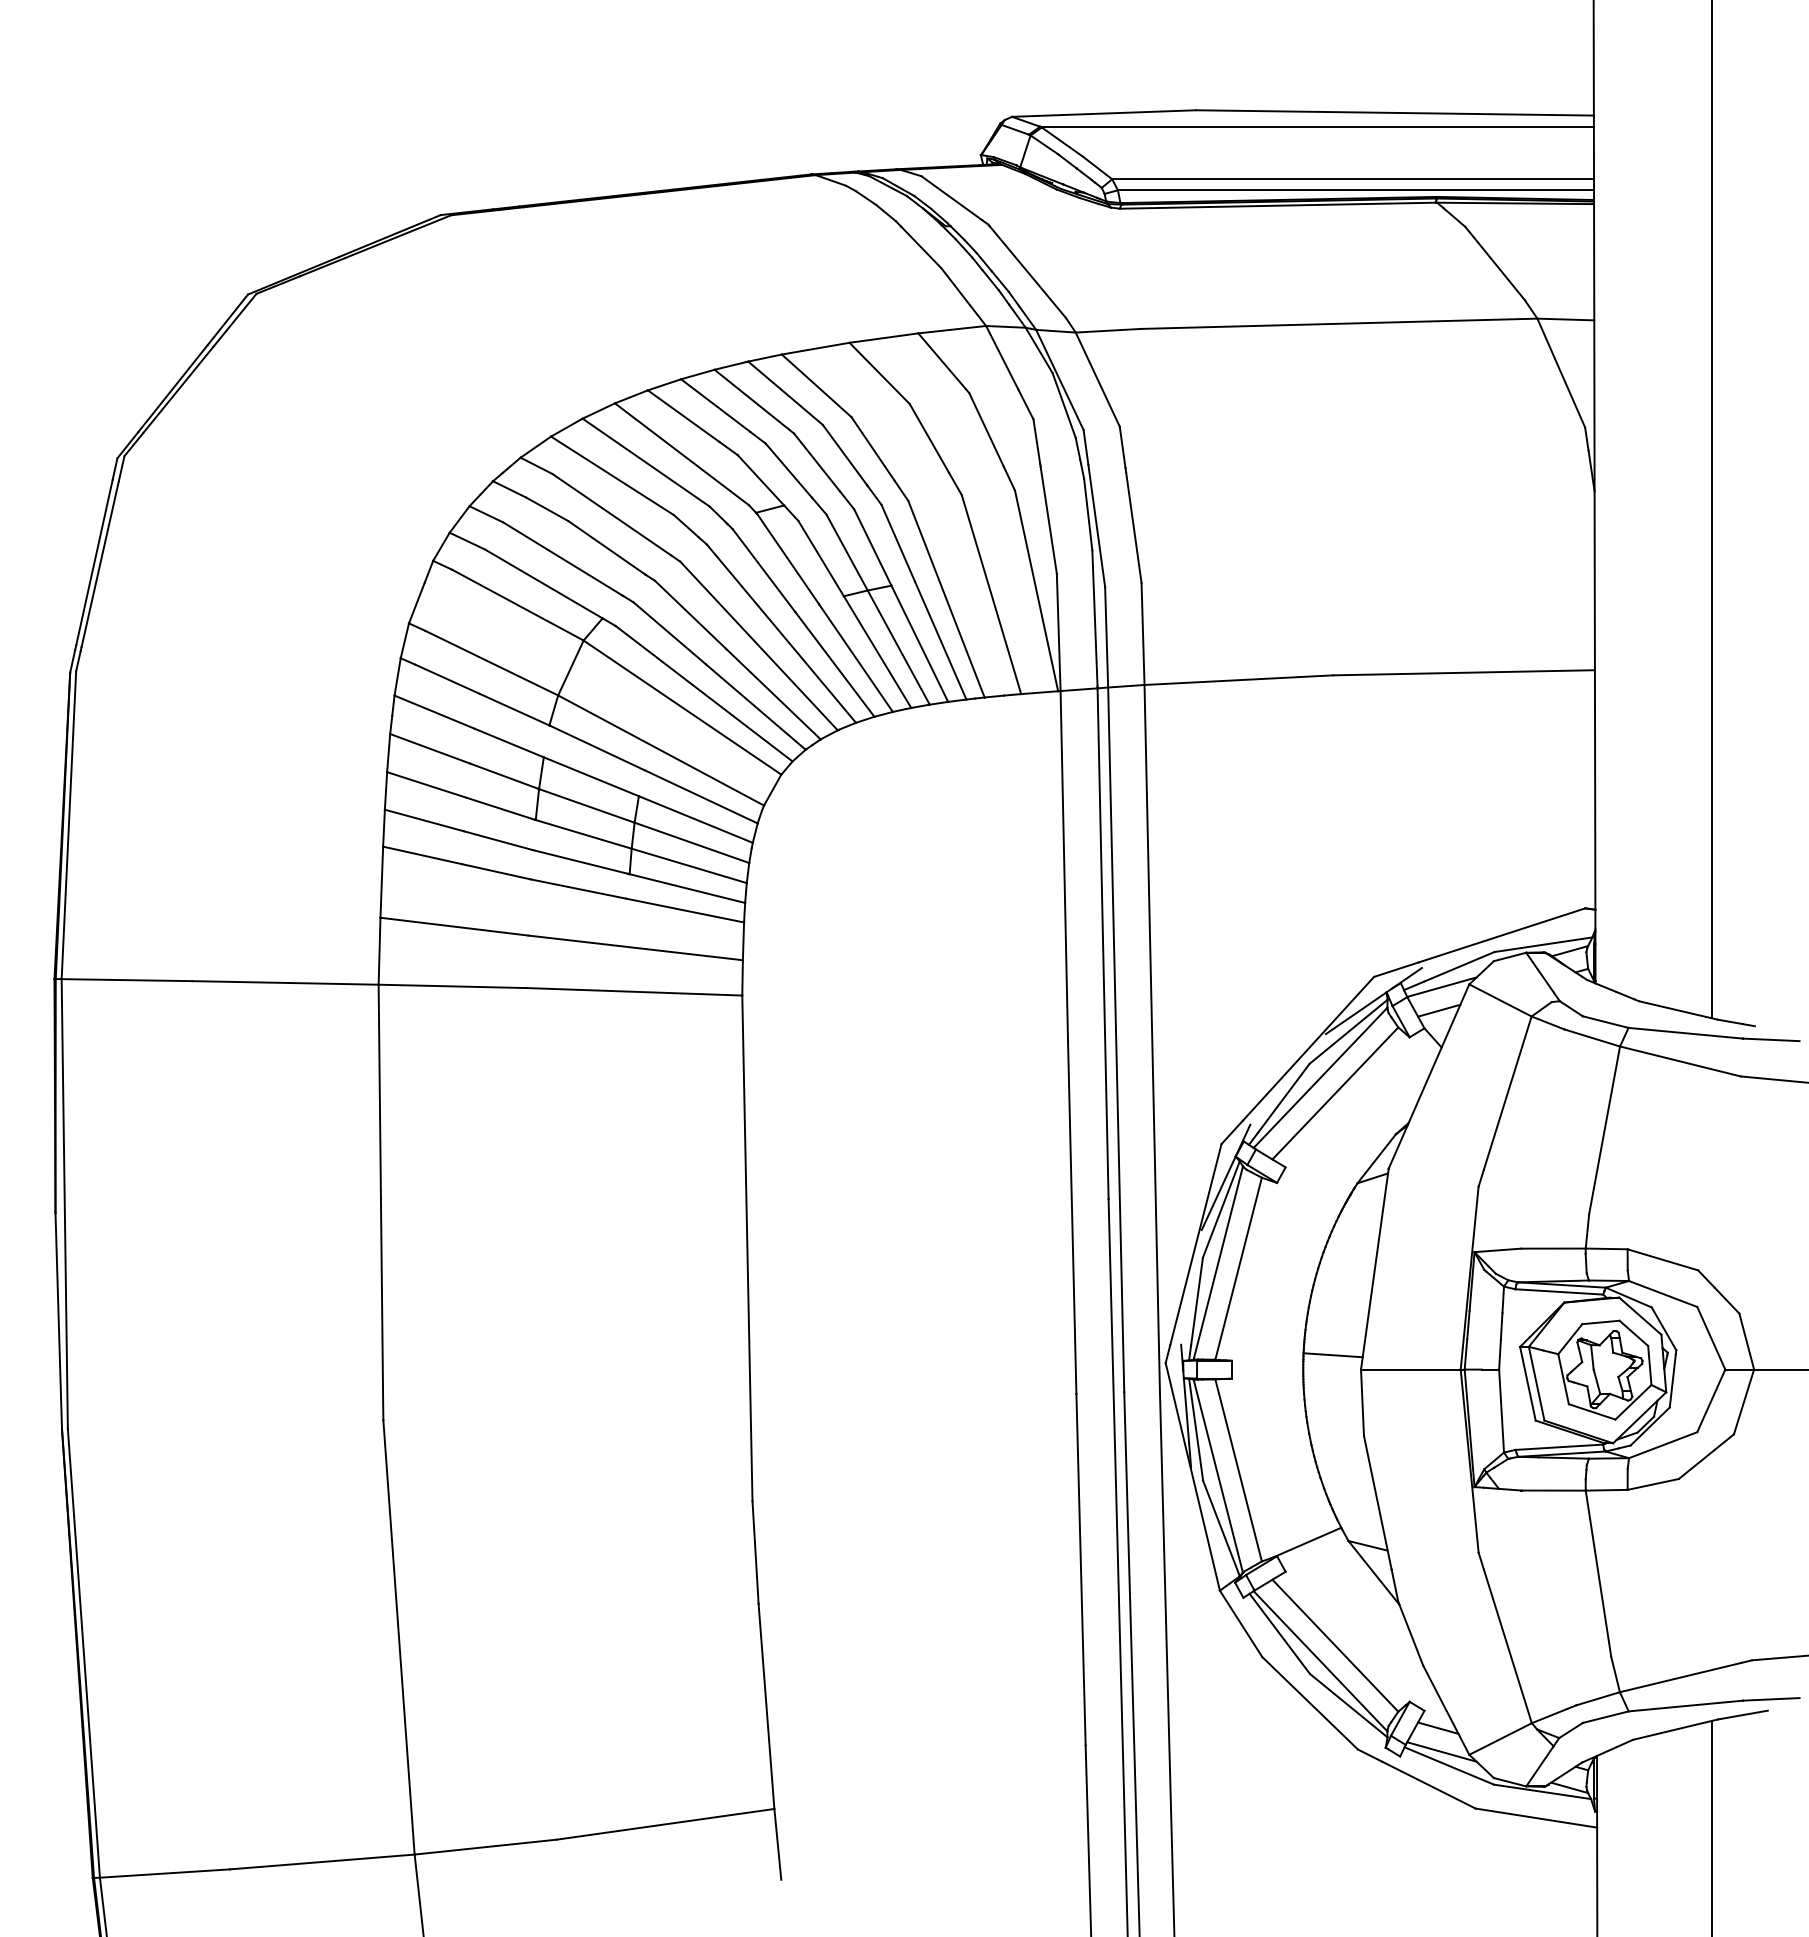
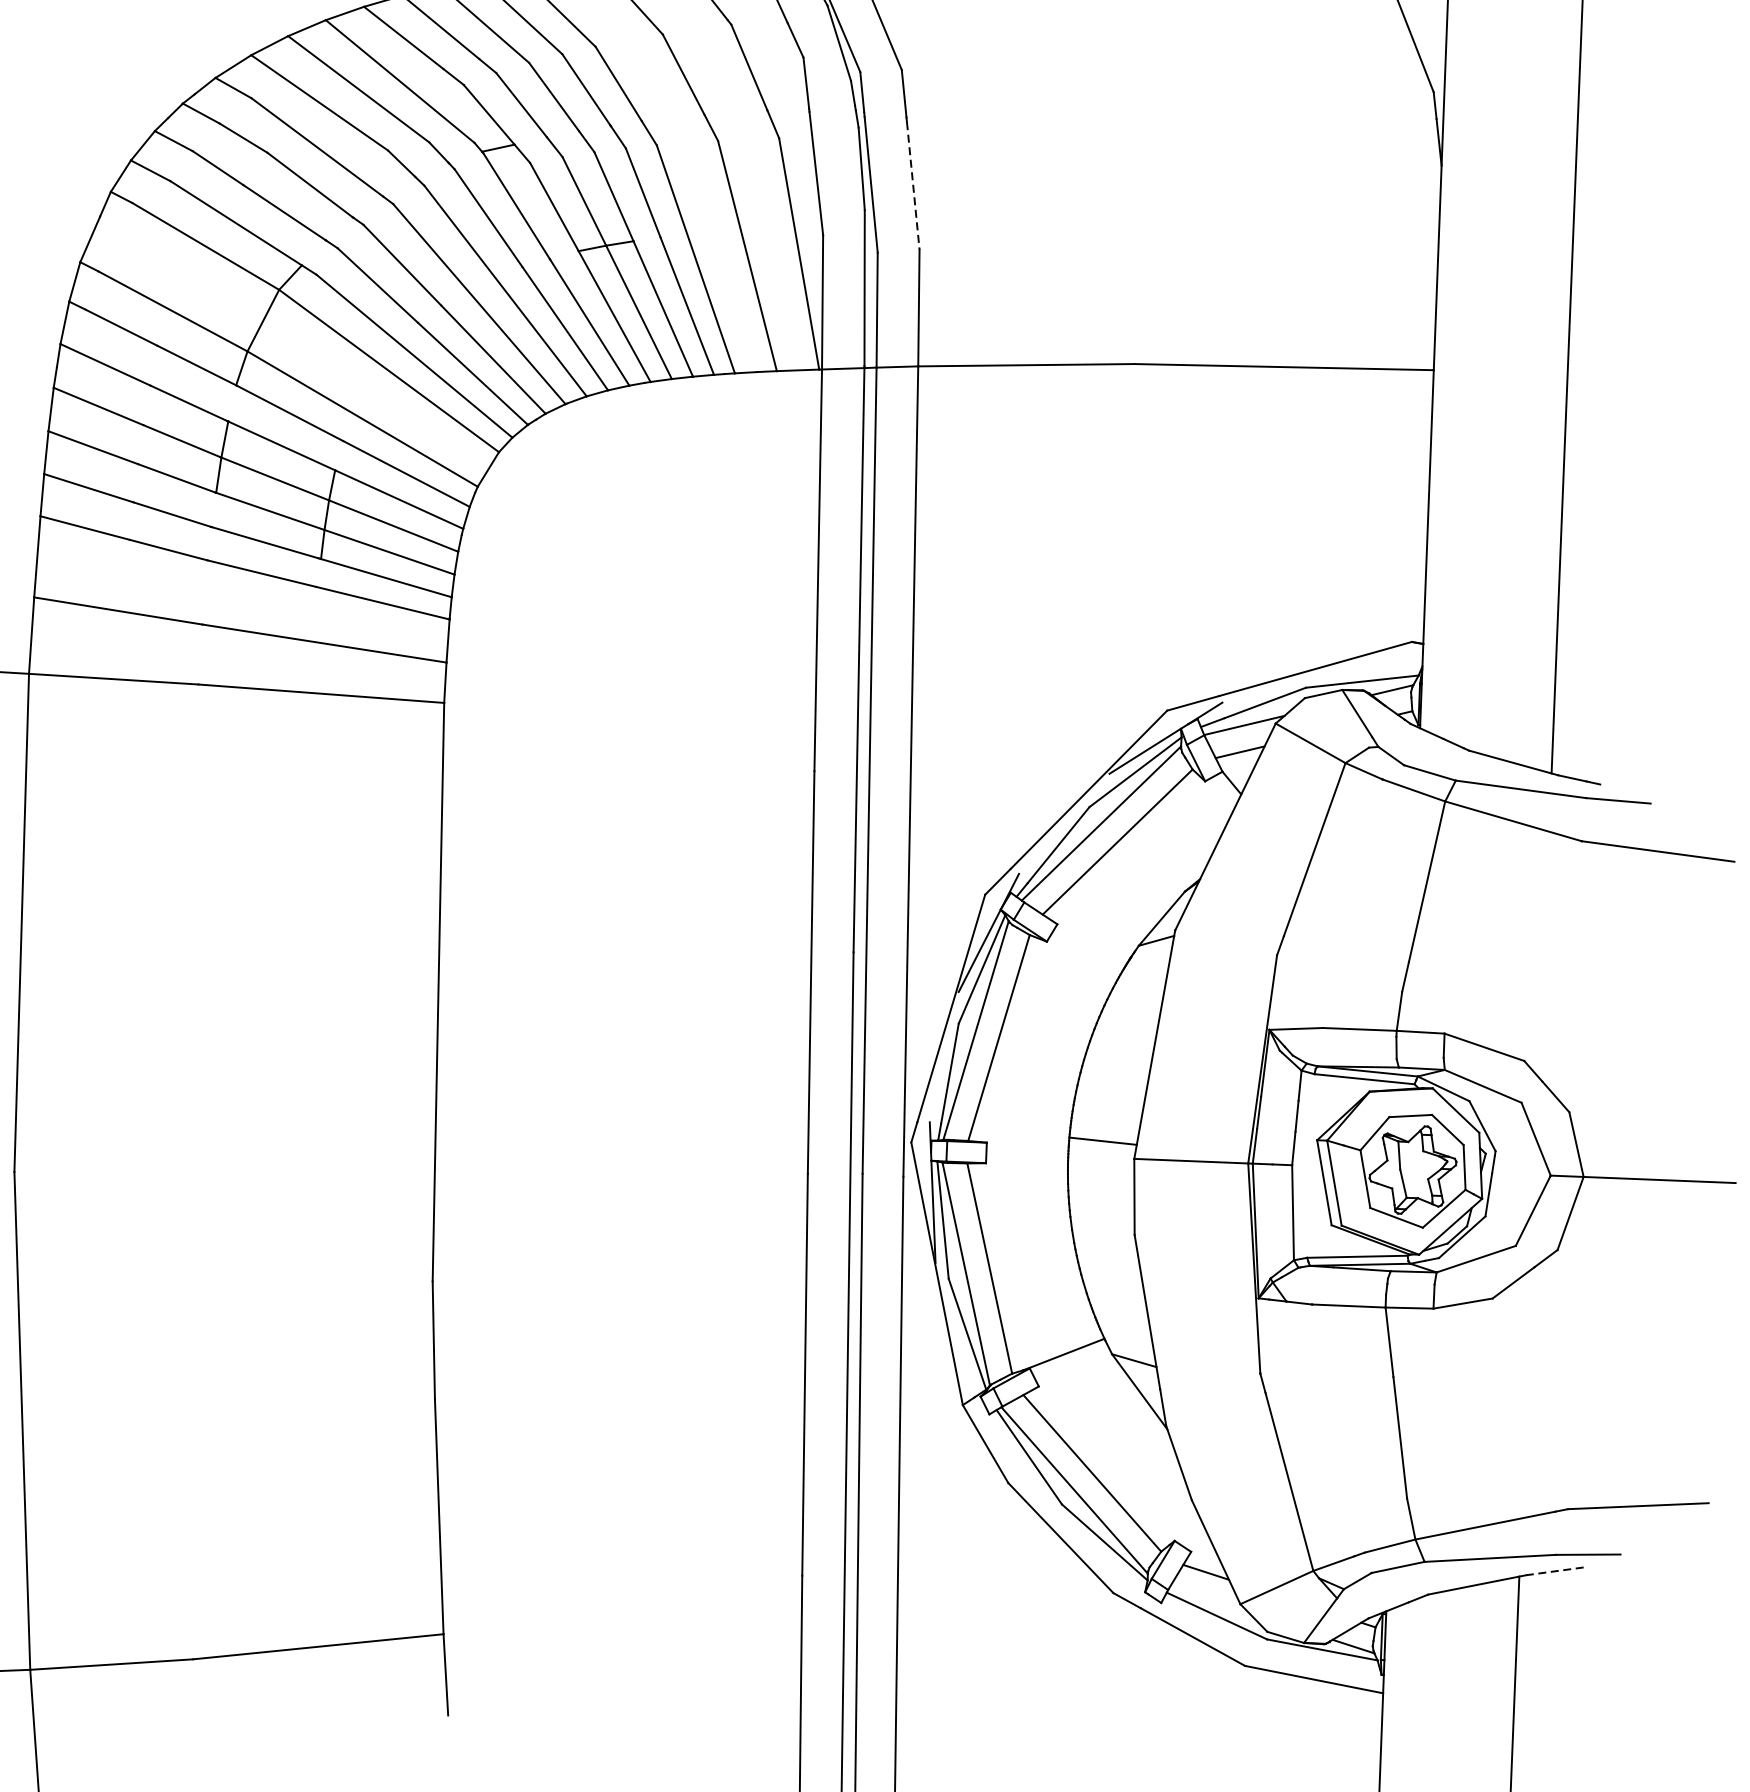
line: (1133, 527) -> (912, 185), solid -> dashed
line: (1742, 1715) -> (1554, 1571), solid -> dashed
line: (1441, 1751) -> (1208, 1599), removed

